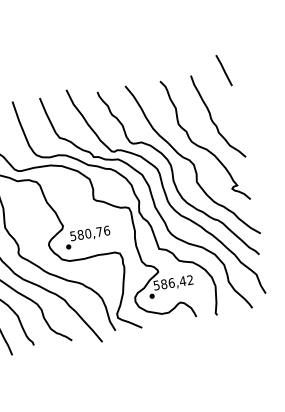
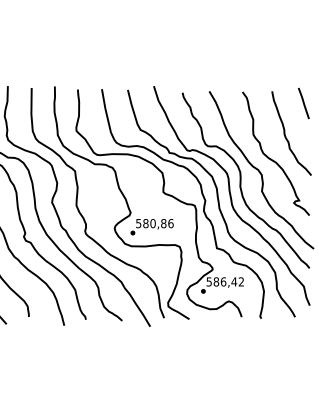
line: (223, 70) -> (303, 103), moved
text: (99, 231) -> (163, 223), 580,76 -> 580,86

